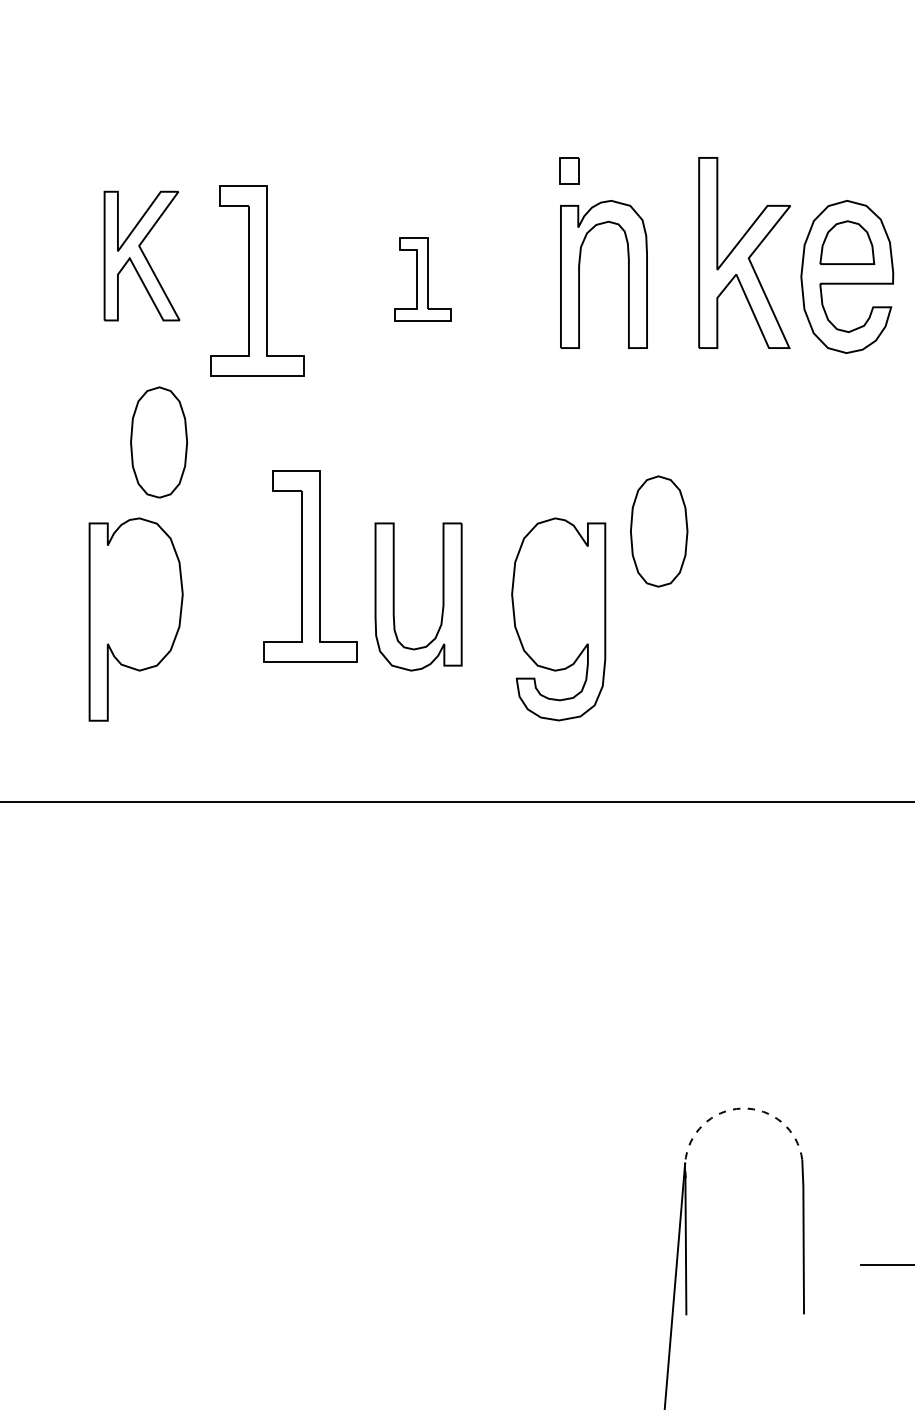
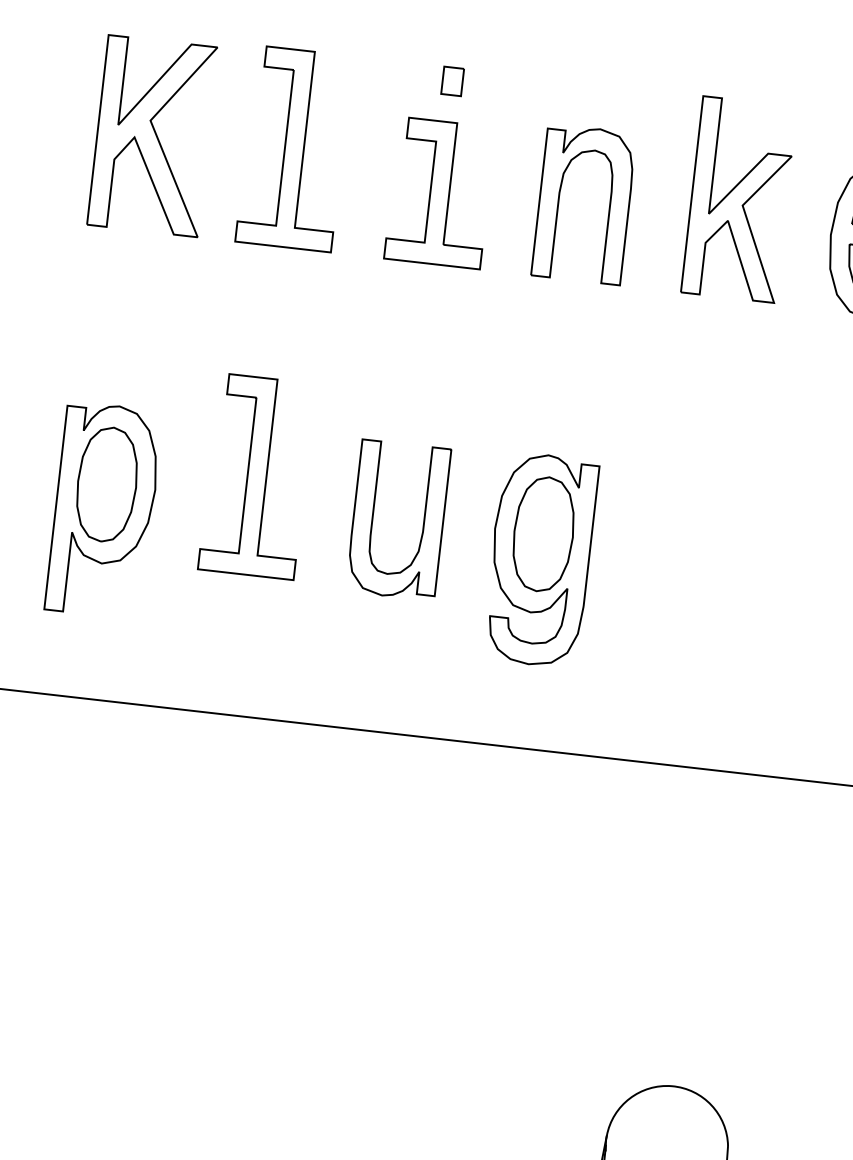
part: (569, 170) -> (452, 80), moved
part: (744, 252) -> (738, 199), moved
part: (141, 255) -> (152, 135), size x1.43
part: (579, 274) -> (558, 201), moved
part: (422, 279) -> (439, 193), size x1.67
part: (257, 280) -> (294, 148), moved
part: (159, 442) -> (107, 484), moved
part: (659, 531) -> (543, 534), moved
part: (310, 566) -> (256, 476), moved
arc: (742, 1108) -> (672, 1086), dashed -> solid

